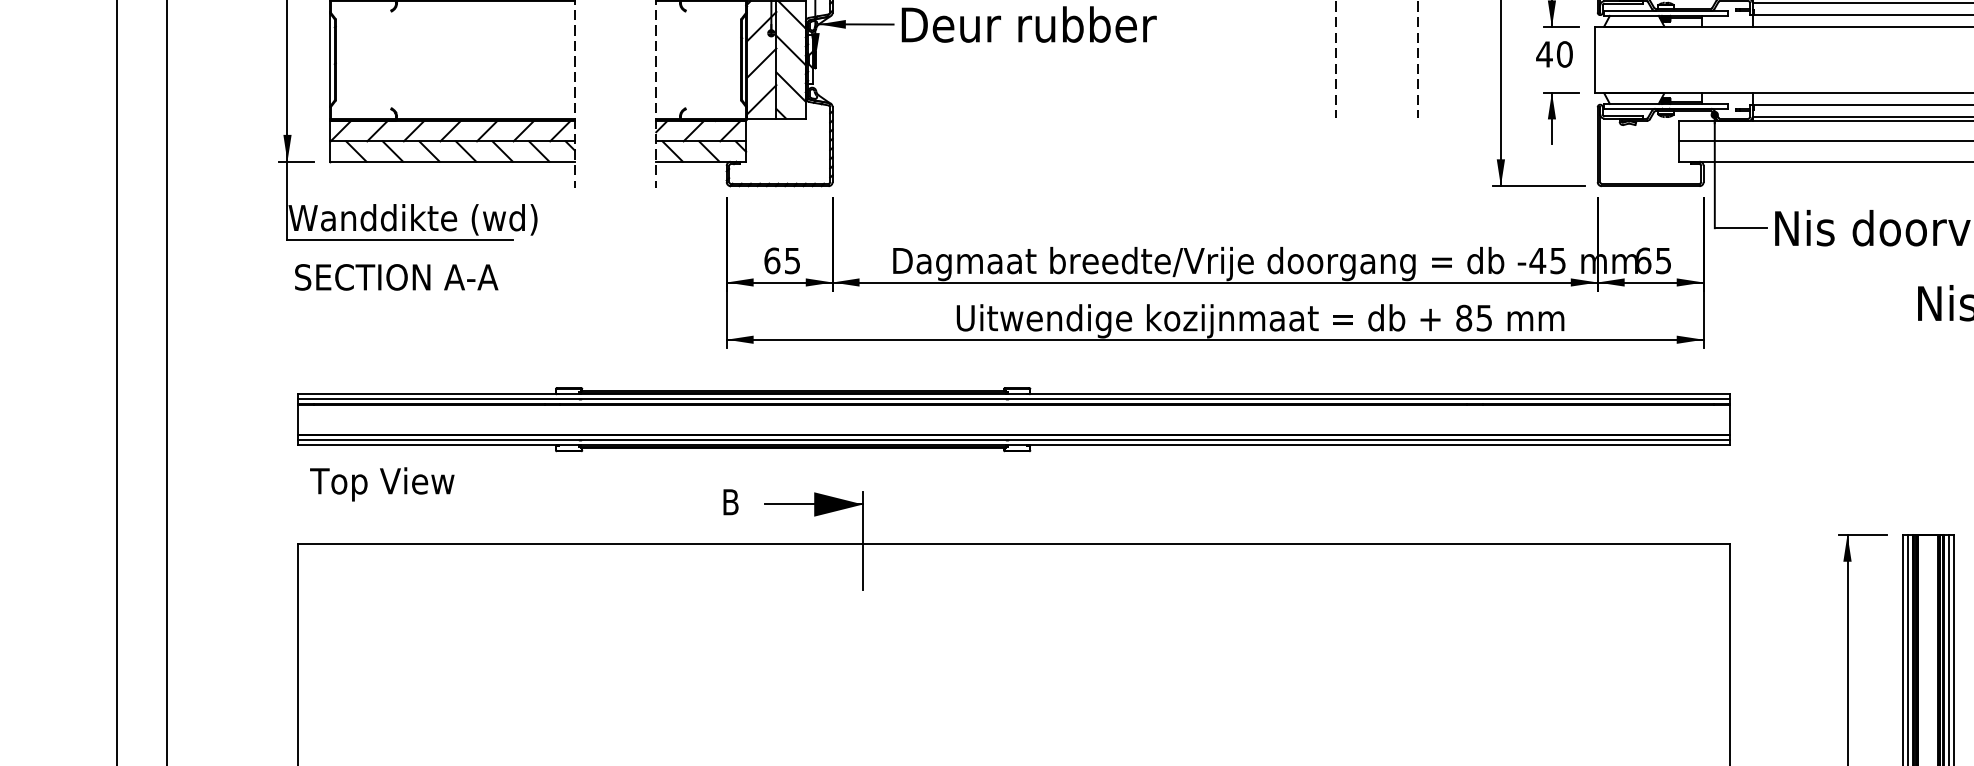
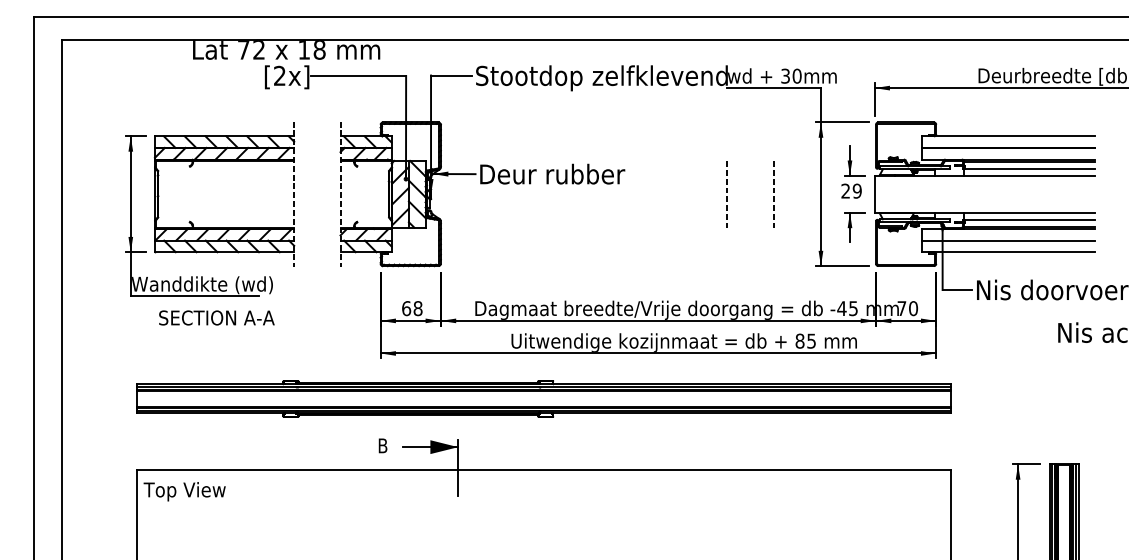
text: (1554, 53) -> (851, 190), 40 -> 29
text: (791, 260) -> (417, 308), 65 -> 68
text: (1653, 260) -> (907, 308), 65 -> 70
text: (395, 276) -> (216, 317), moved
text: (381, 483) -> (184, 491), moved

